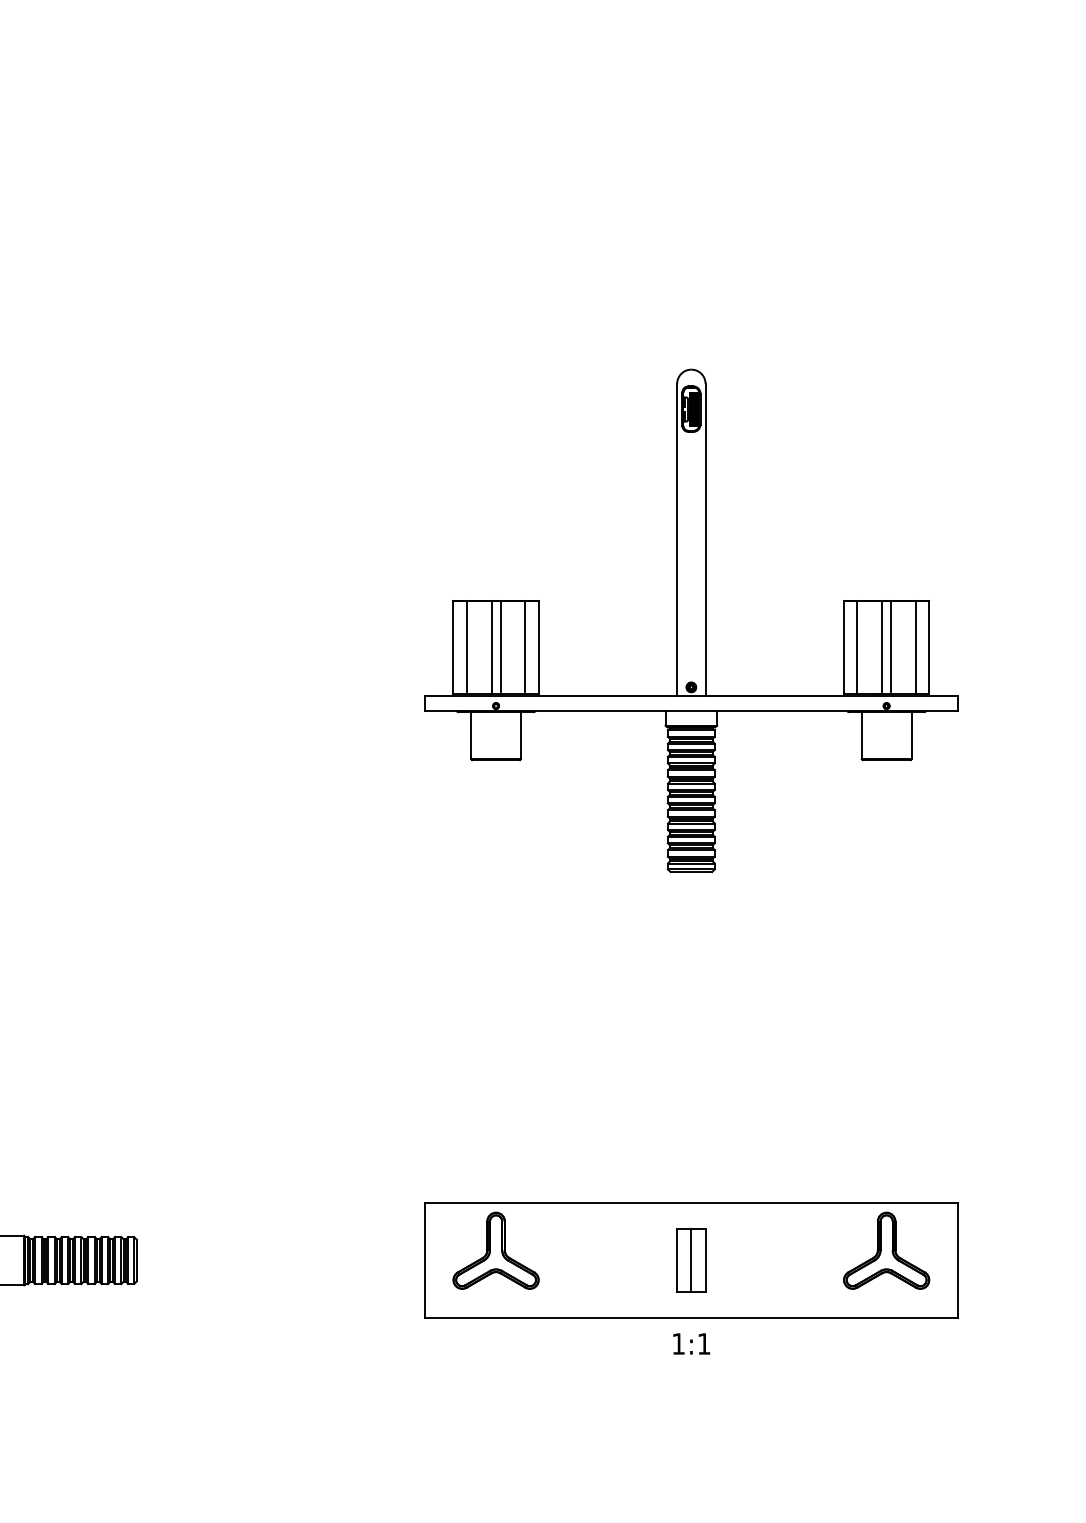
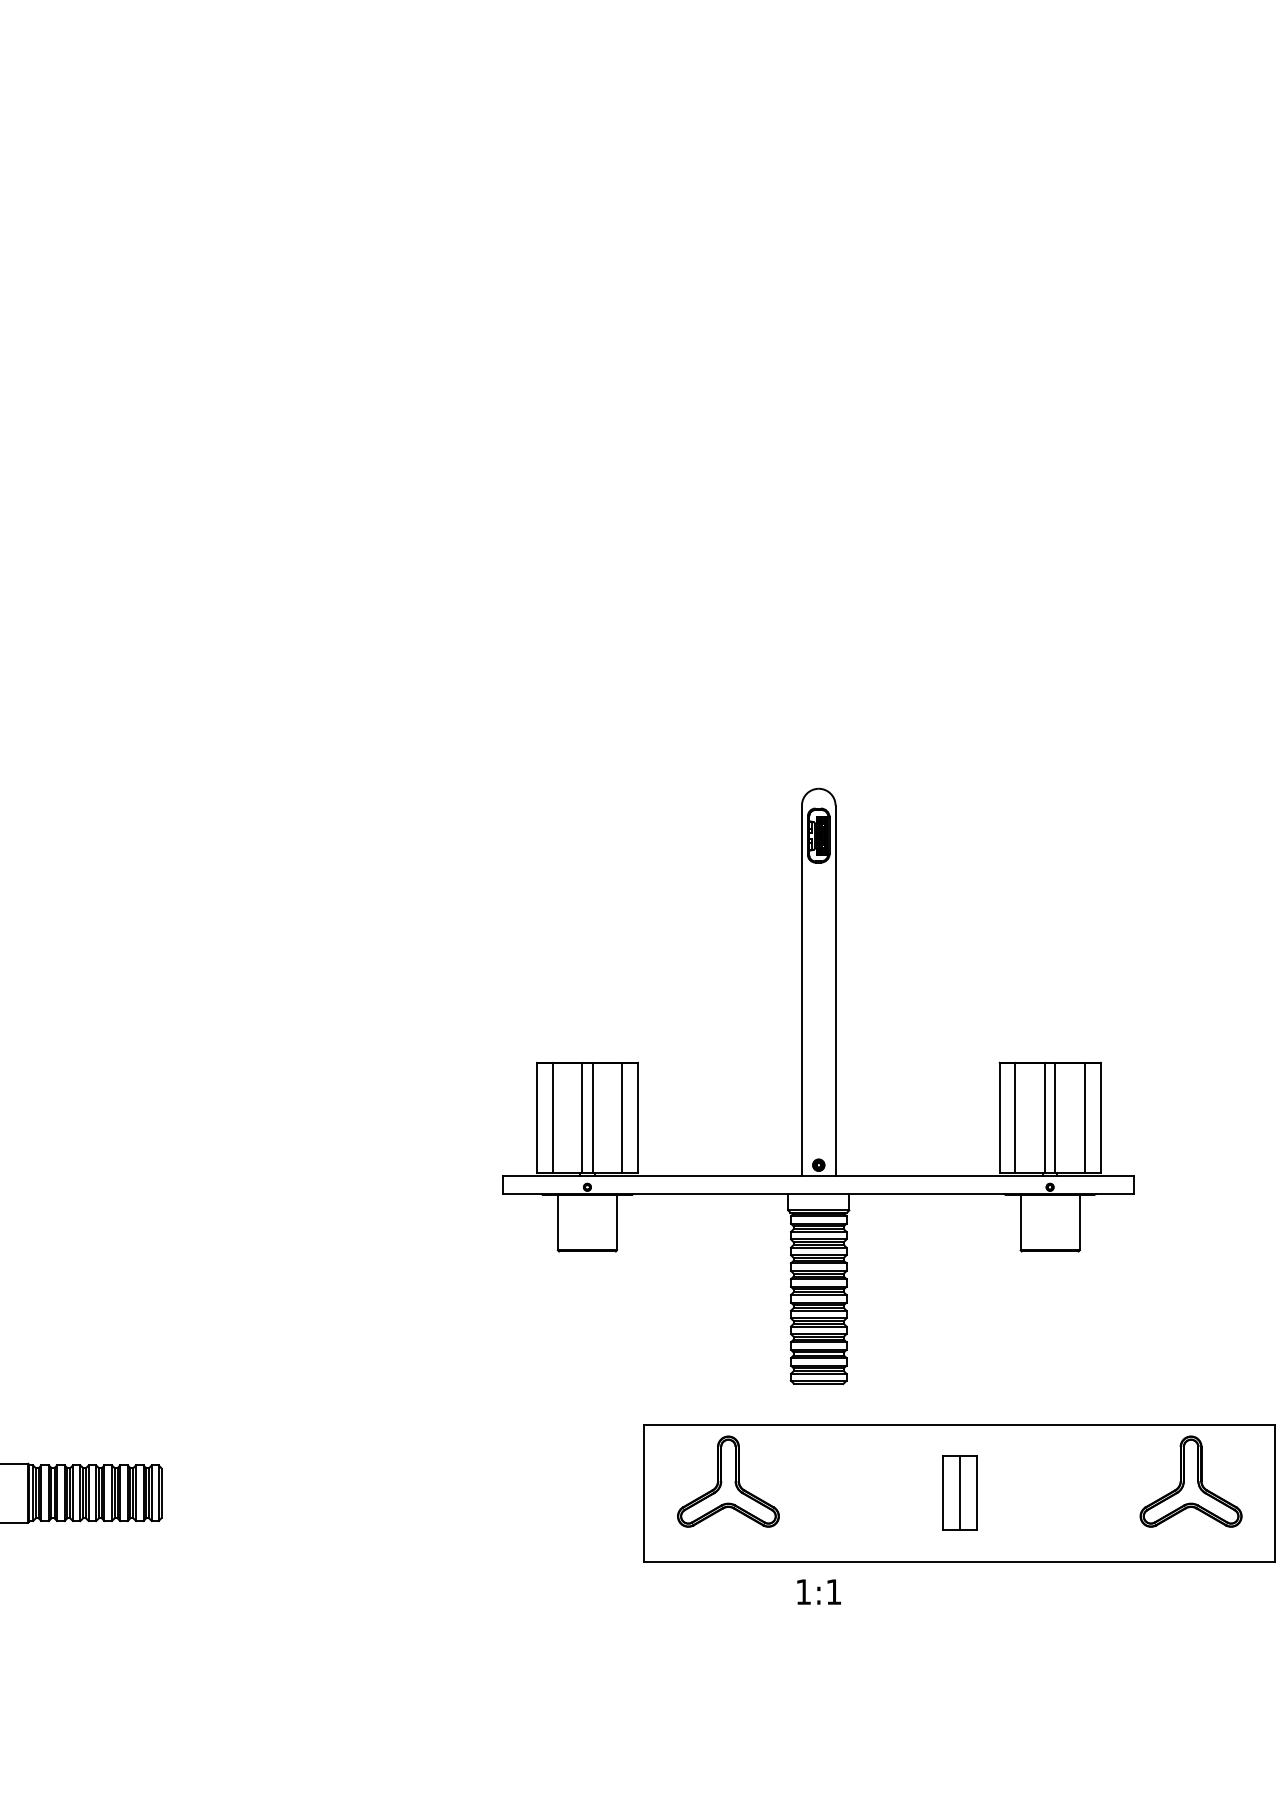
part: (691, 620) -> (818, 1085), moved
part: (691, 1260) -> (959, 1493), moved

